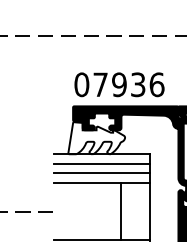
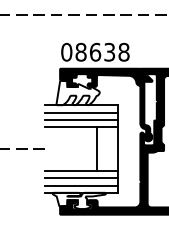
text: (128, 83) -> (102, 51), 07936 -> 08638

